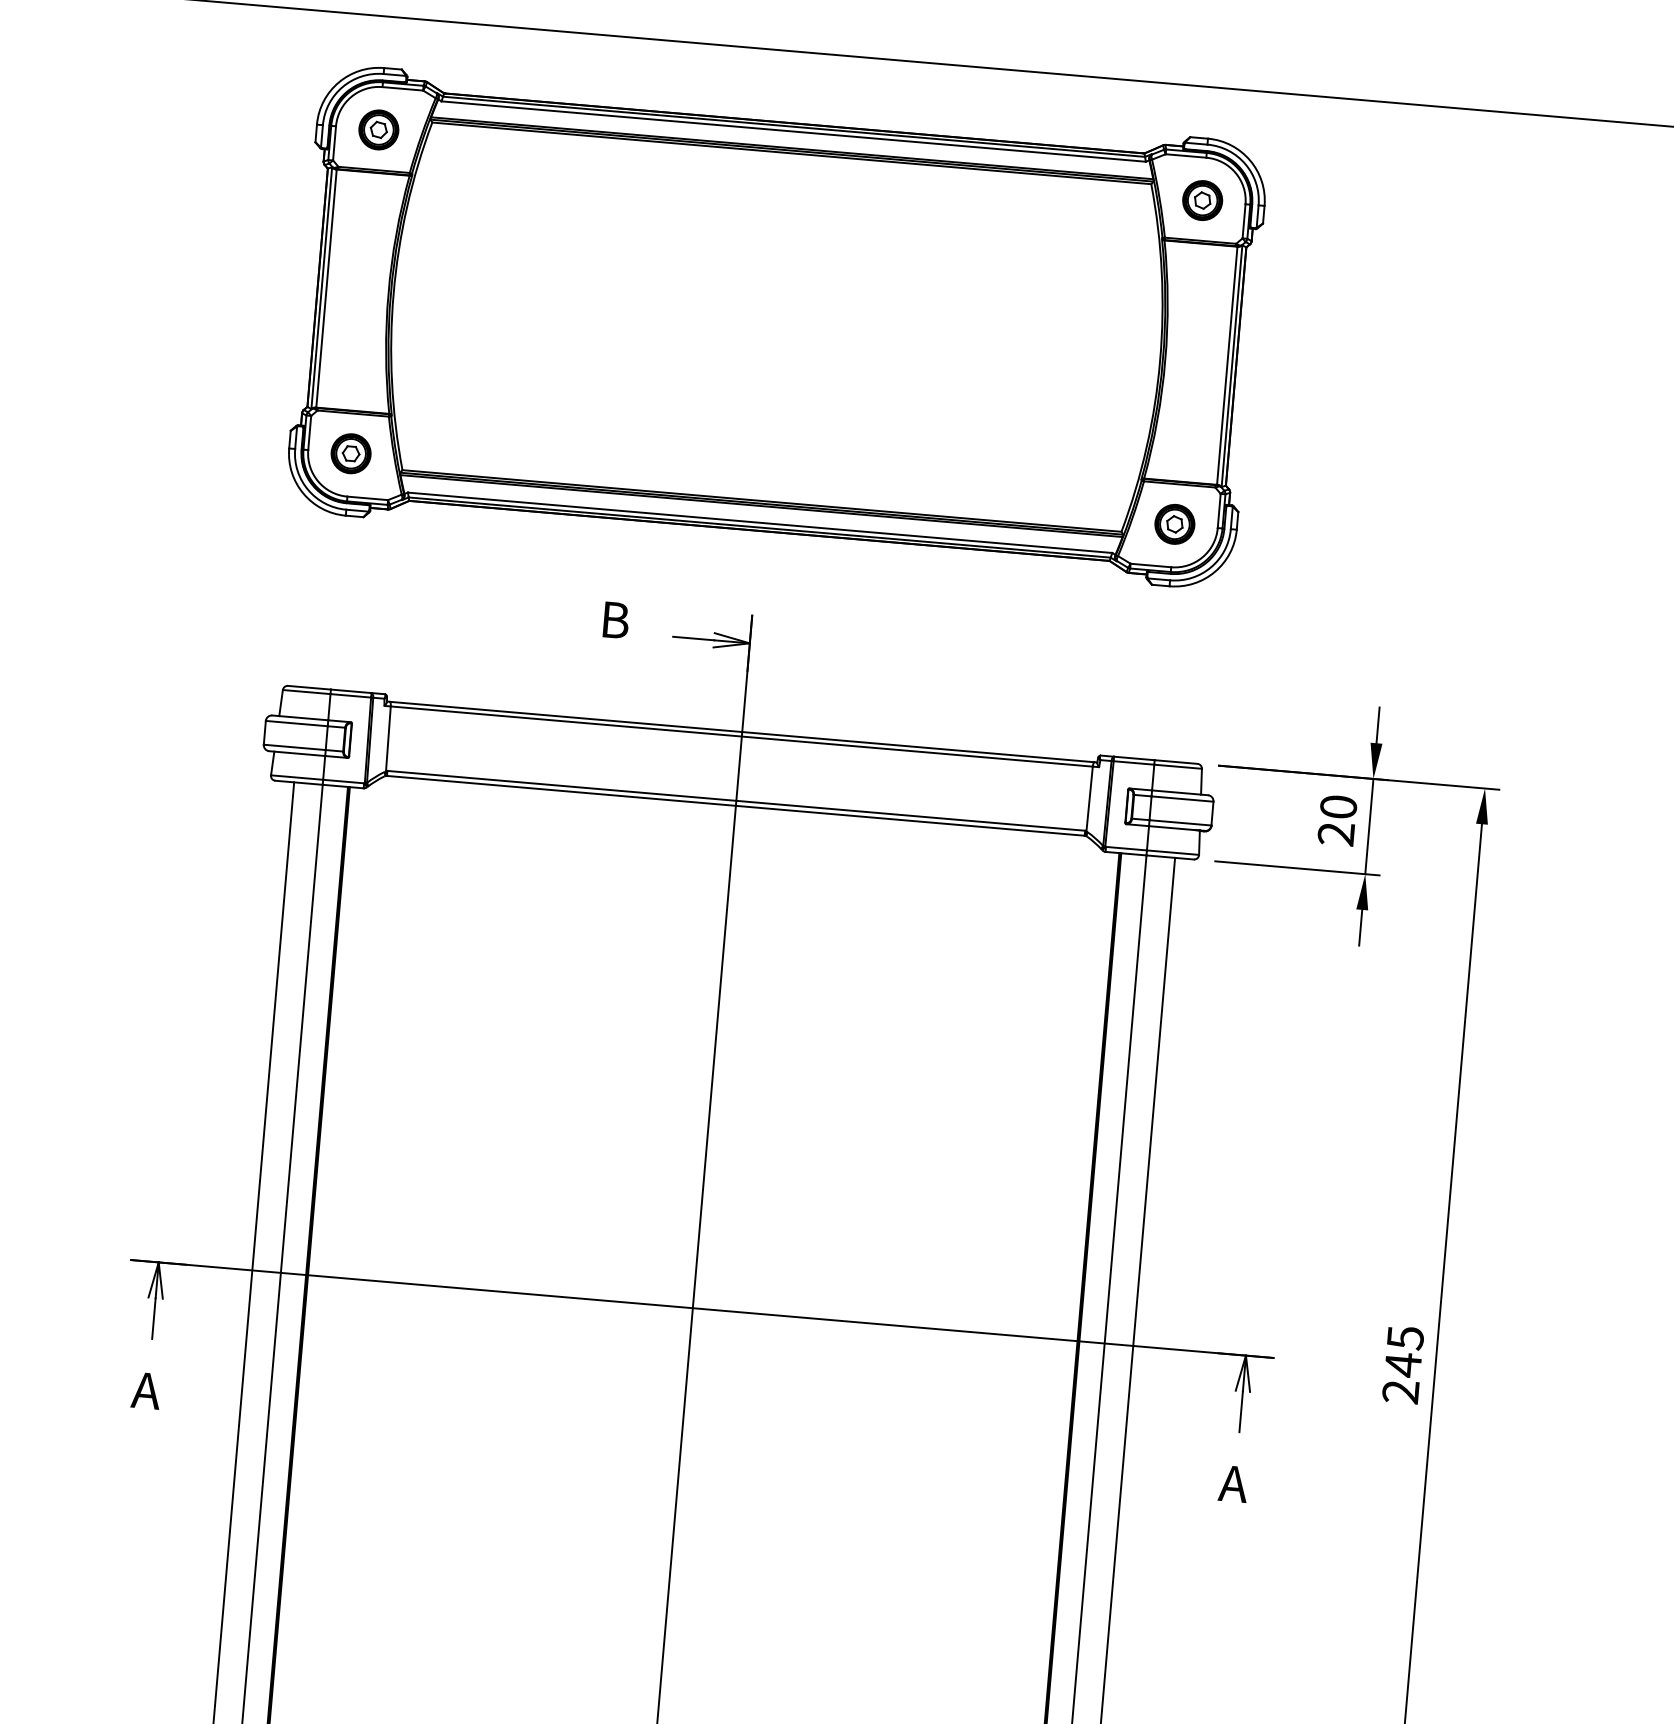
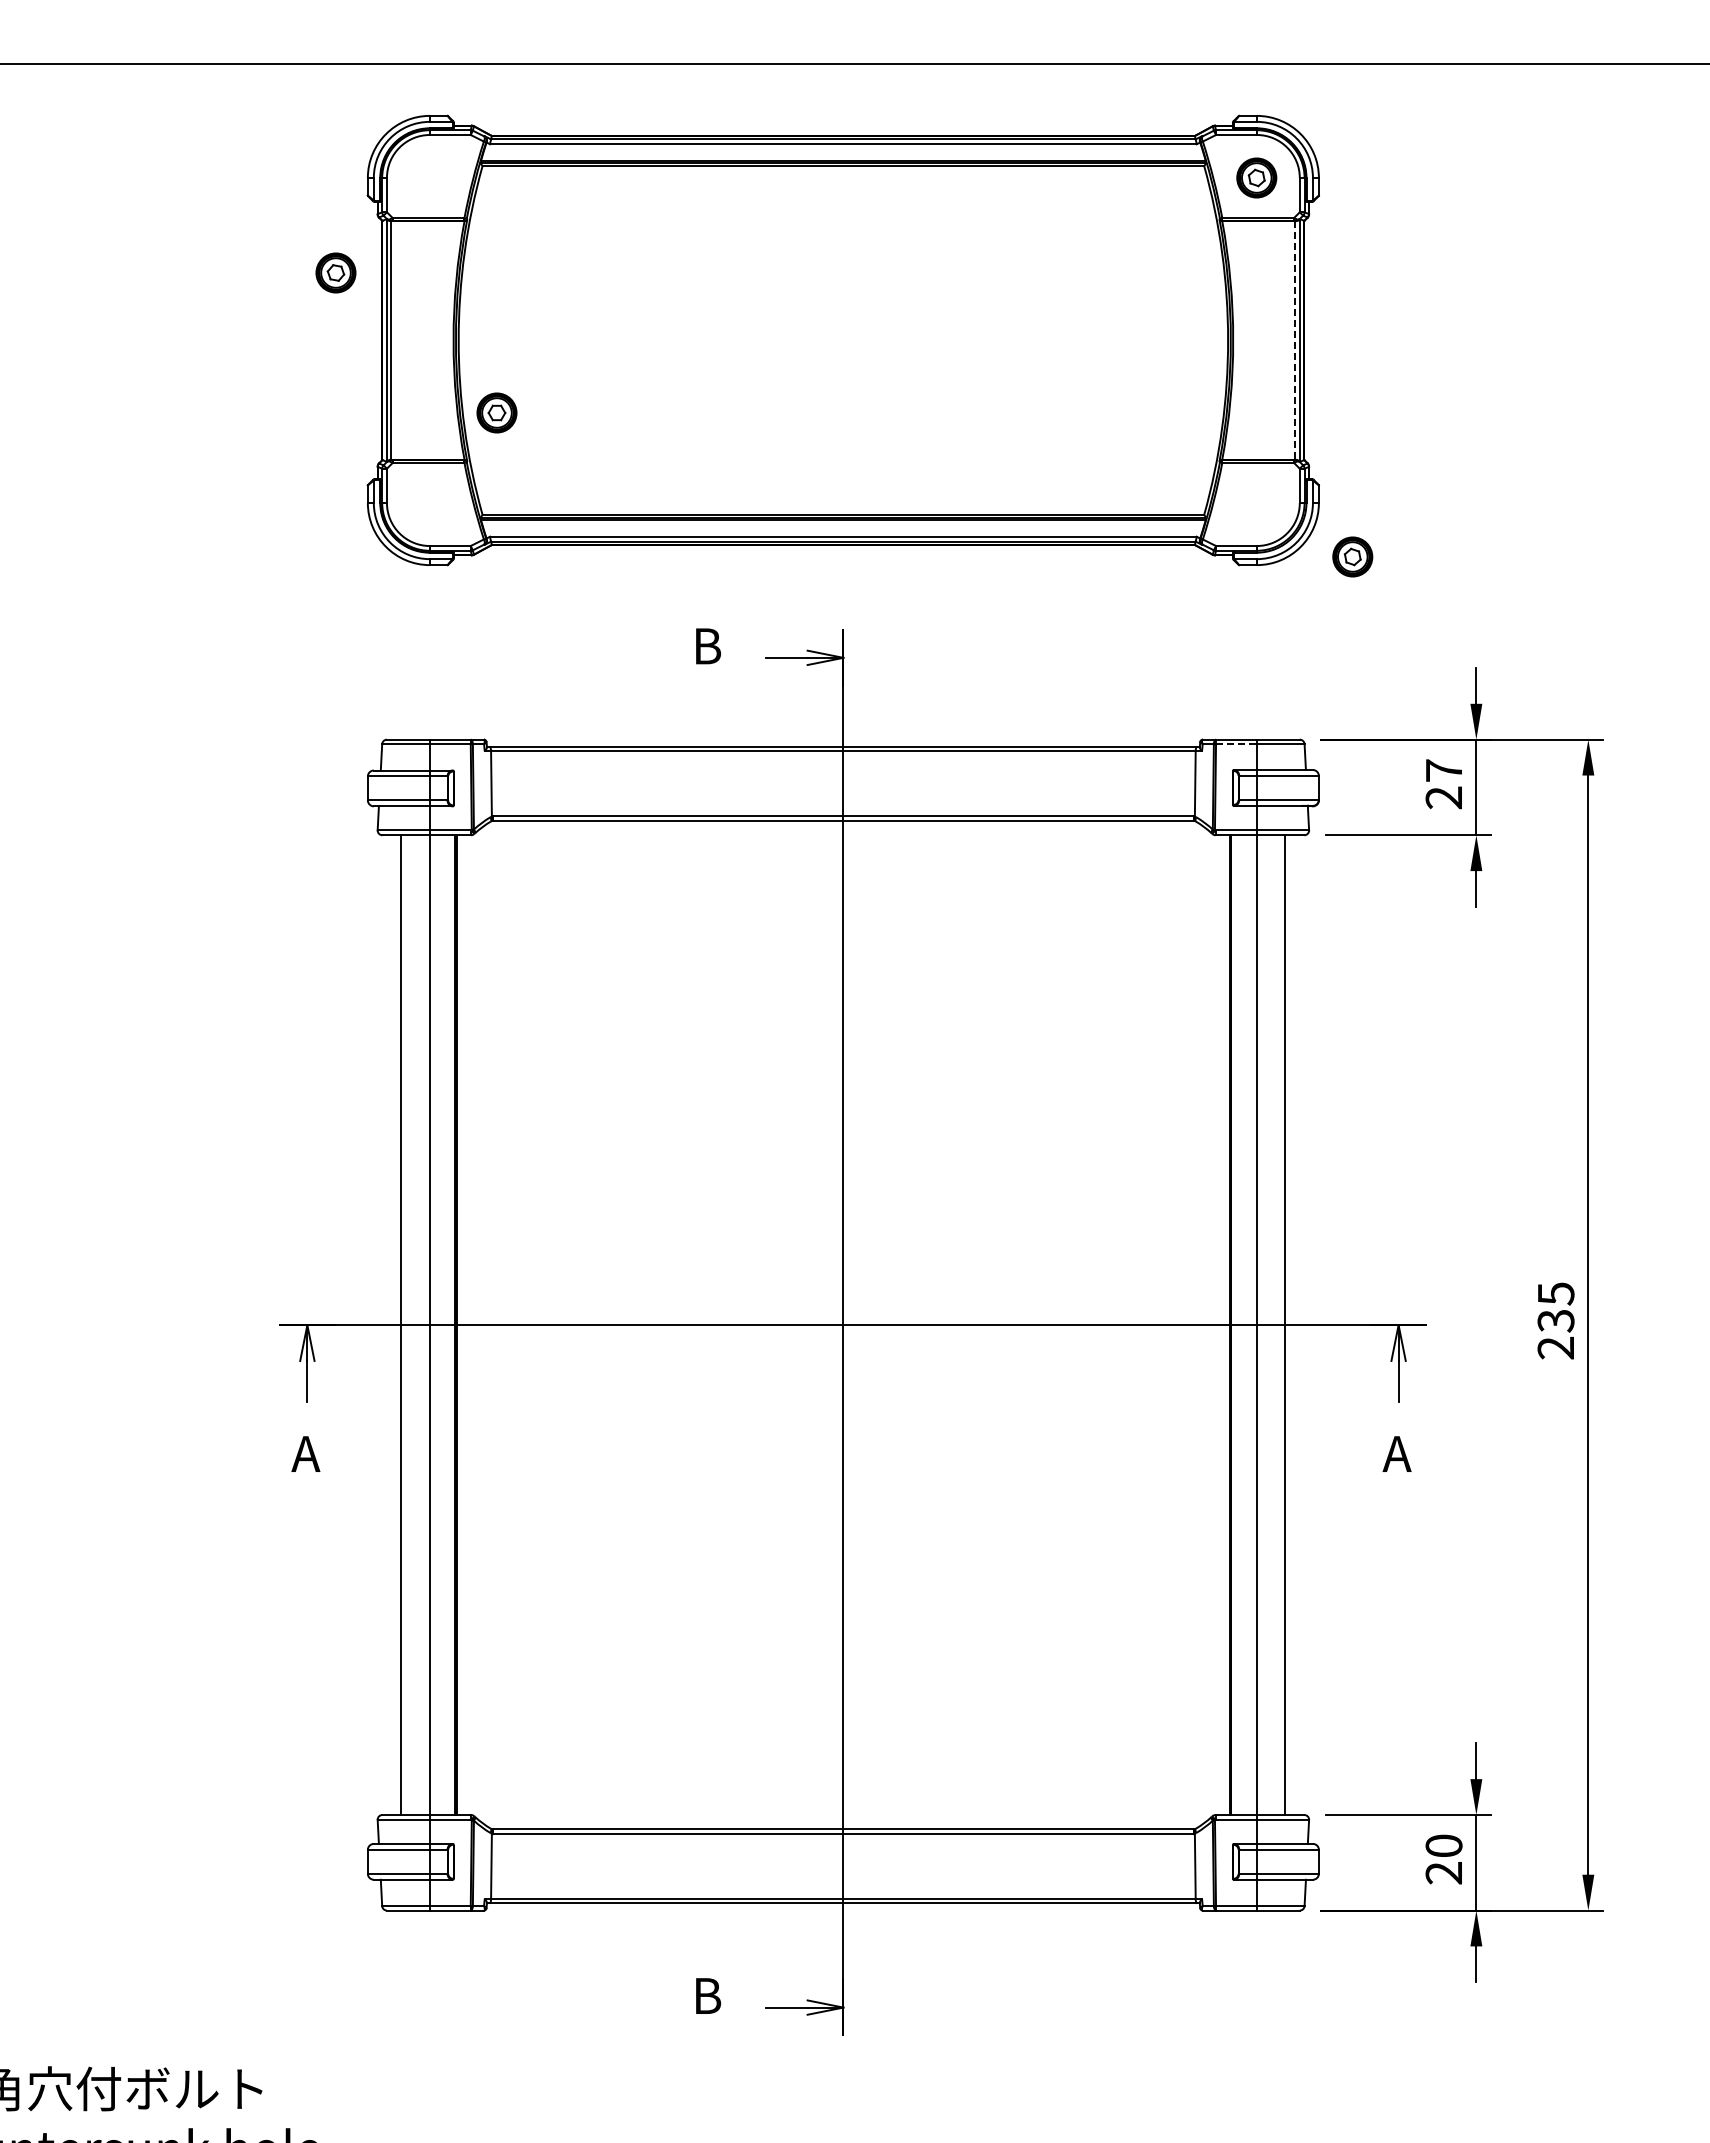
part: (378, 129) -> (335, 272), moved
line: (1227, 366) -> (1295, 341), solid -> dashed
part: (350, 453) -> (496, 412), moved
part: (1174, 523) -> (1352, 556), moved
line: (1134, 763) -> (1236, 744), solid -> dashed
text: (1338, 806) -> (1443, 770), 20 -> 27
text: (1402, 1364) -> (1555, 1320), 245 -> 235

